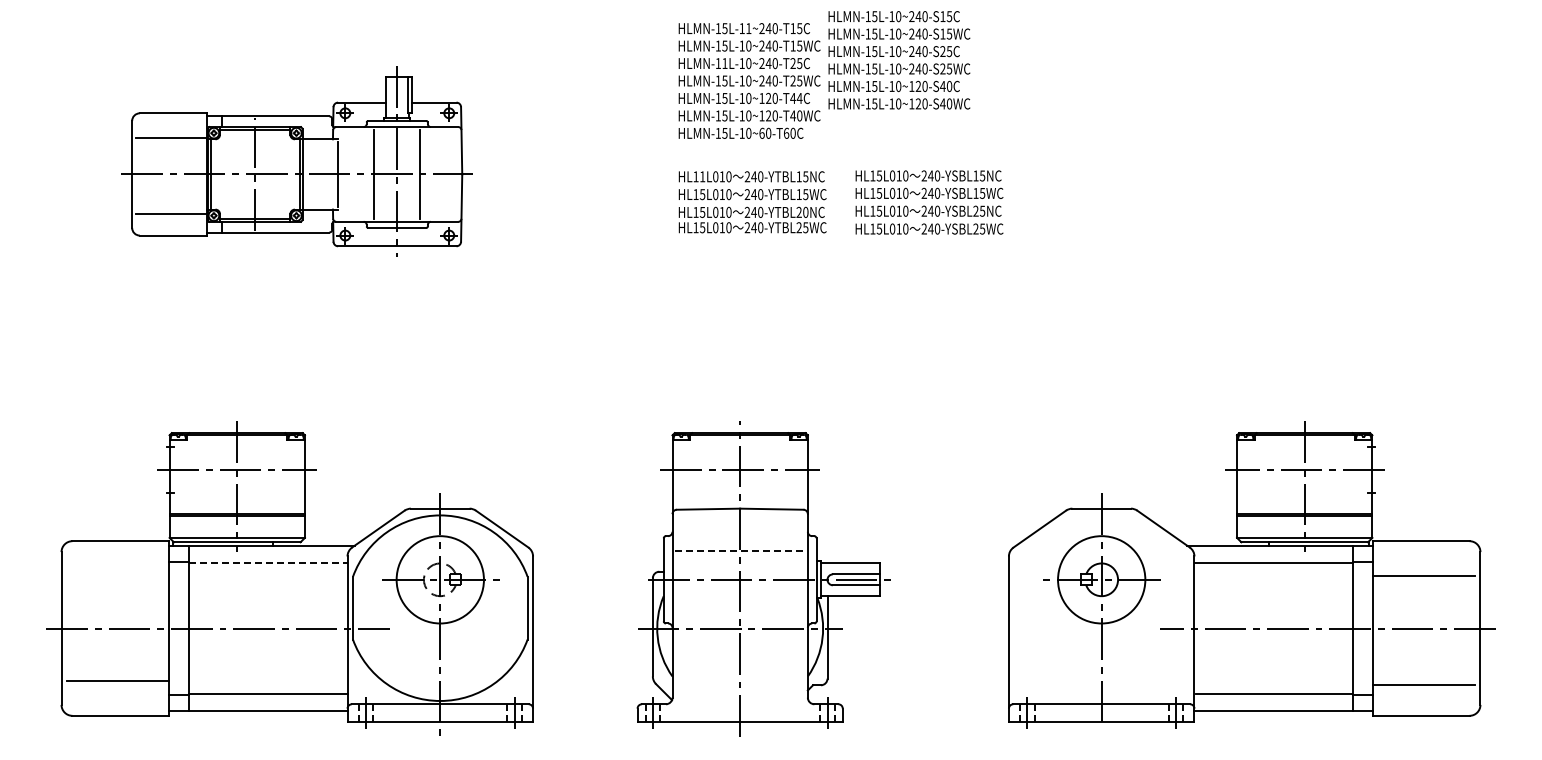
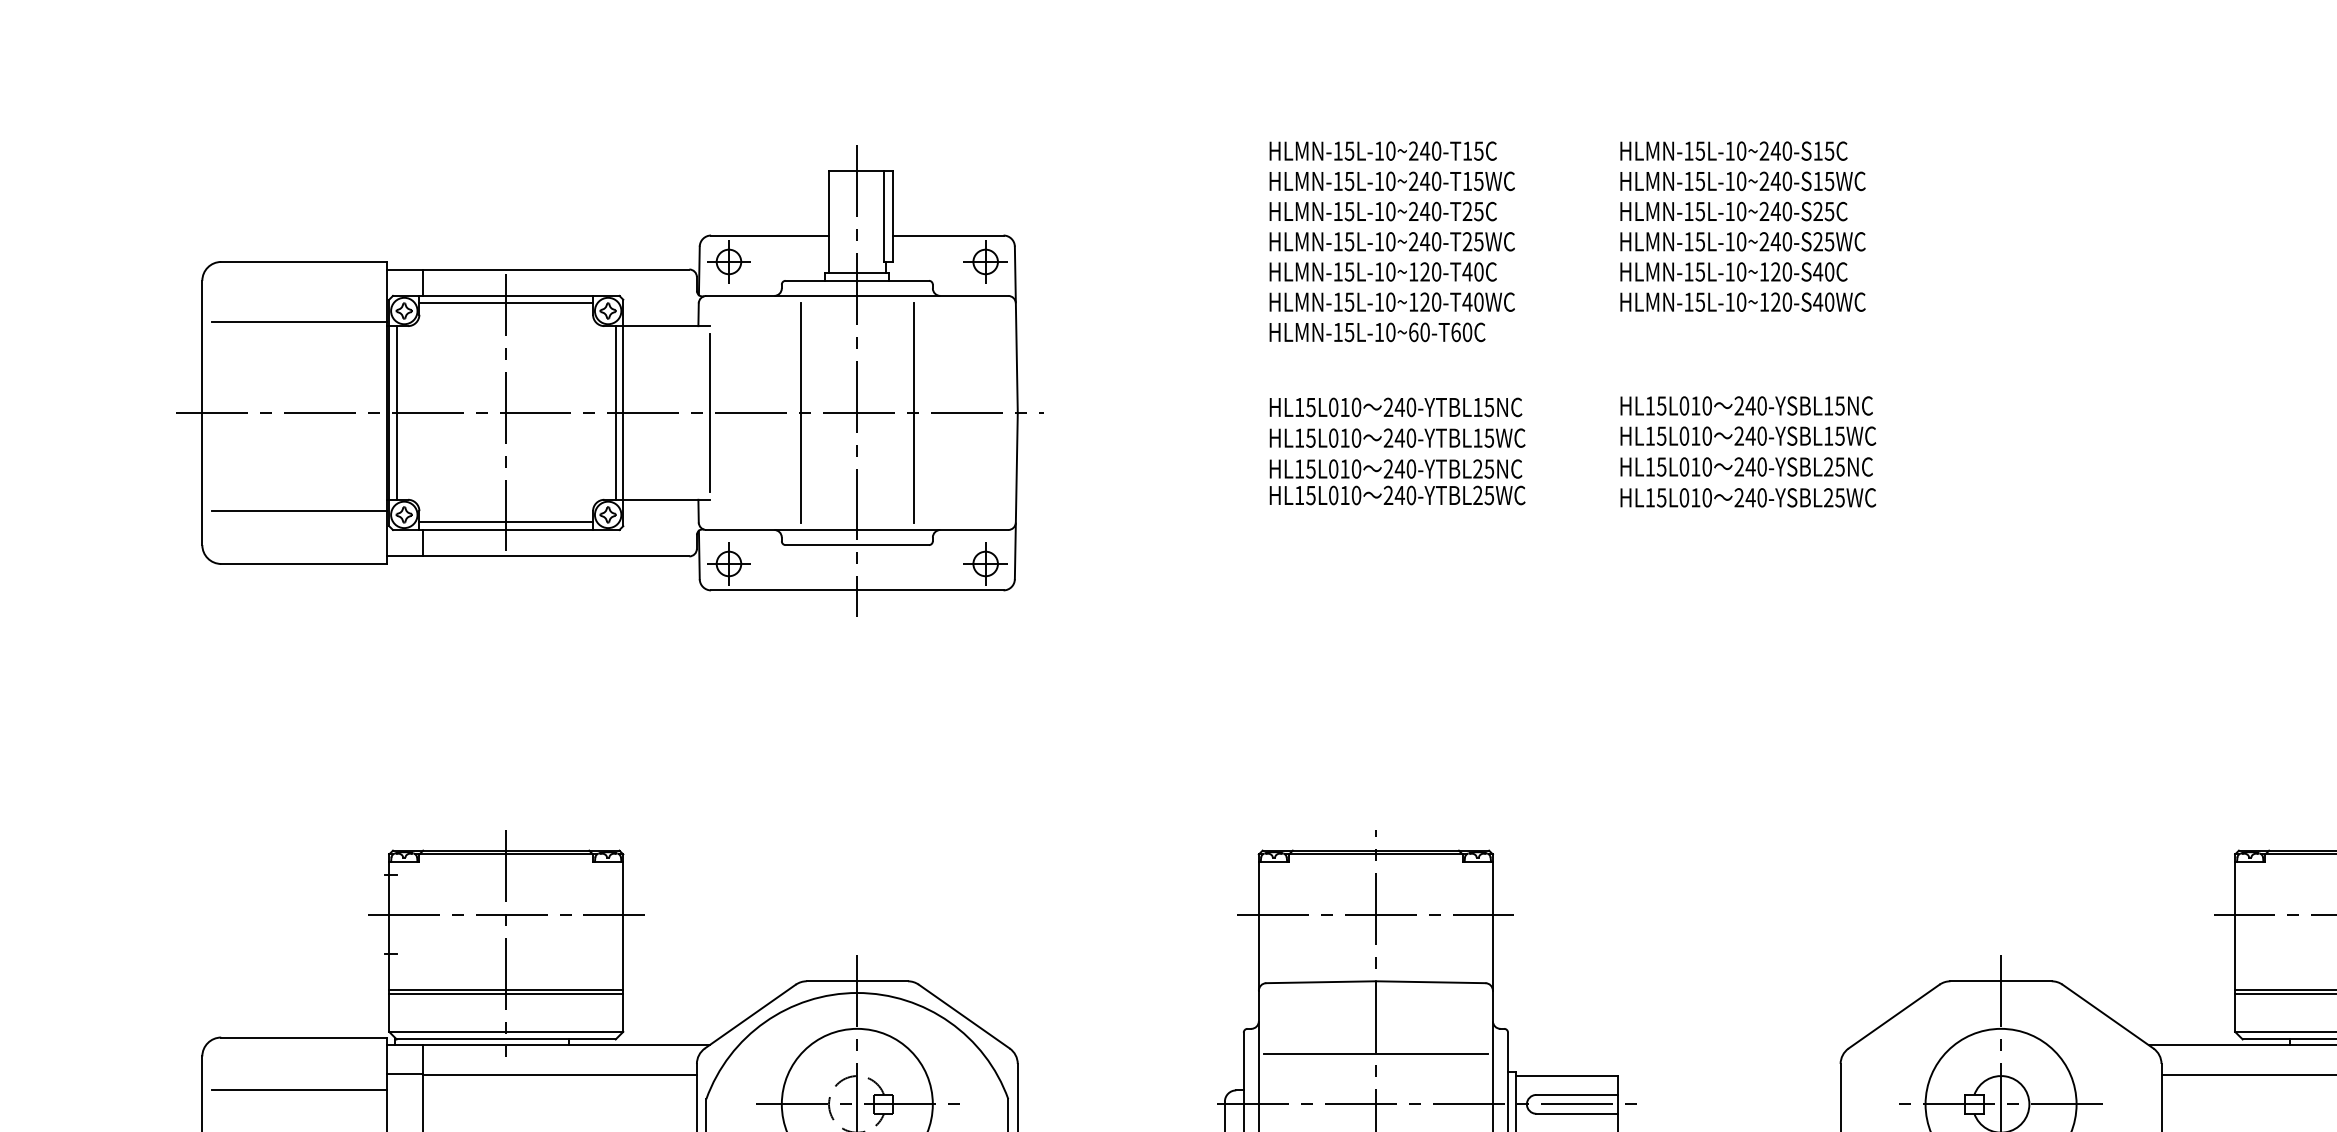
text: (748, 28) -> (1390, 150), HLMN-15L-11~240-T15C -> HLMN-15L-10~240-T15C
text: (899, 60) -> (1743, 227), moved
text: (724, 63) -> (1348, 211), HLMN-11L-10~240-T25C -> HLMN-15L-10~240-T25C
text: (799, 98) -> (1478, 272), HLMN-15L-10~120-T44C -> HLMN-15L-10~120-T40C
part: (296, 161) -> (608, 380), size x1.43
text: (702, 176) -> (1310, 406), HL11L010 -> HL15L010
text: (929, 202) -> (1748, 451), moved
text: (805, 211) -> (1488, 467), 240-YTBL20NC -> 240-YTBL25NC
line: (740, 550) -> (1376, 1053), dashed -> solid
line: (268, 563) -> (560, 1076), dashed -> solid
line: (117, 571) -> (299, 1089), added

